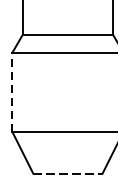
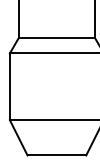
line: (11, 91) -> (9, 86), dashed -> solid
line: (68, 173) -> (57, 155), dashed -> solid

